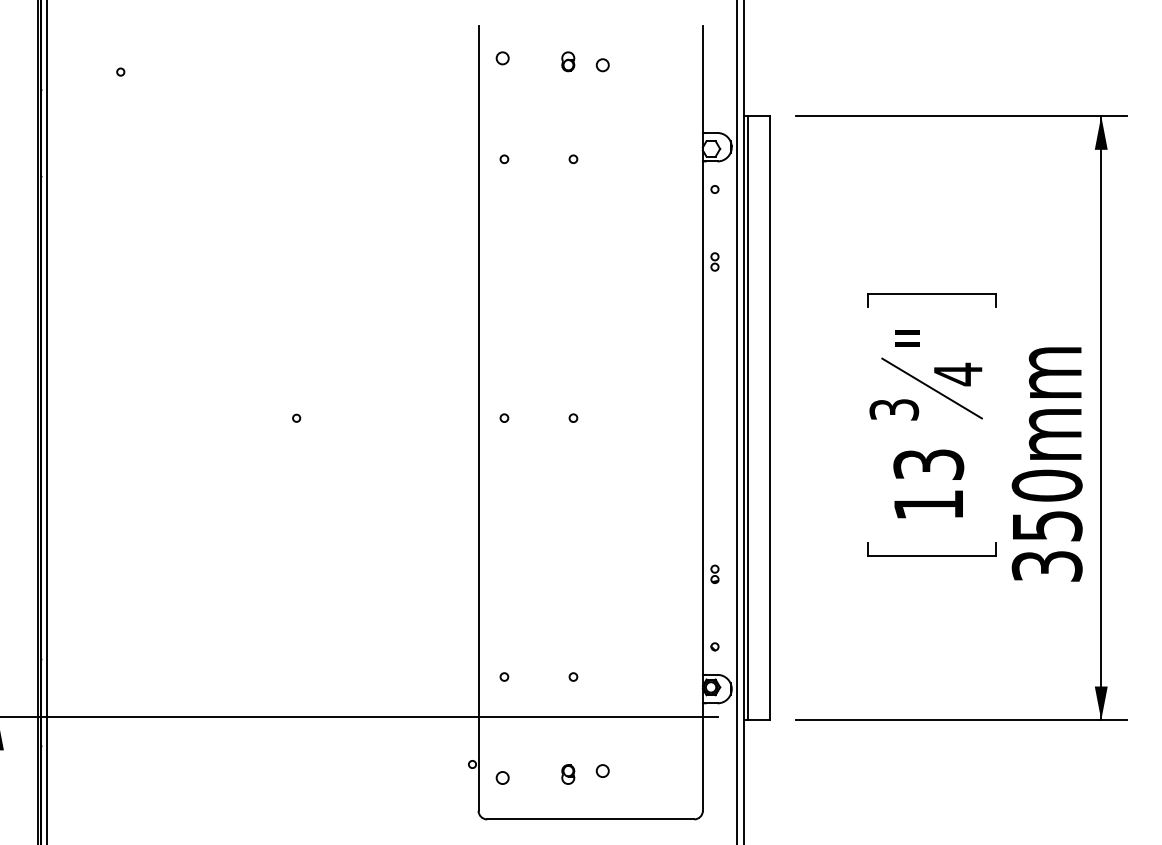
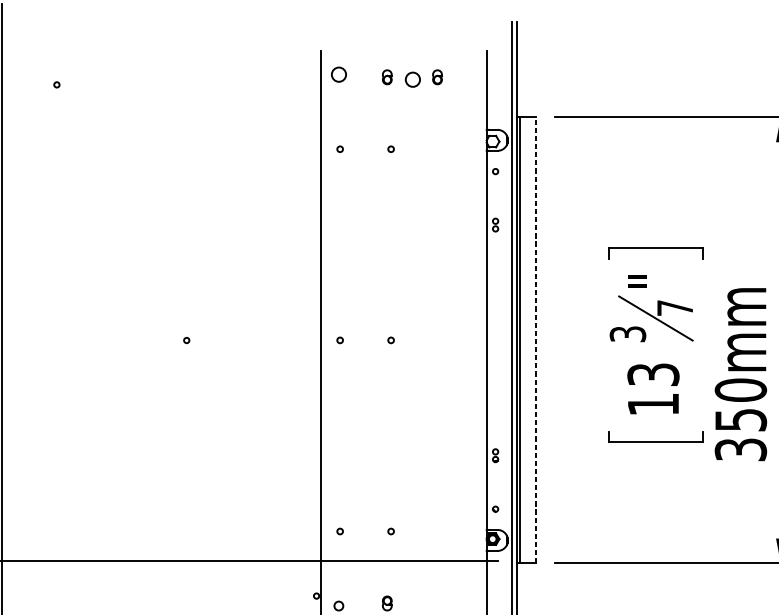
circle: (502, 58) -> (338, 74), size x1.6
part: (636, 61) -> (437, 77), added
circle: (602, 65) -> (412, 80), size x1.6
text: (958, 374) -> (675, 308), 4 -> 7
line: (770, 417) -> (536, 339), solid -> dashed
circle: (602, 770) -> (412, 600), removed

